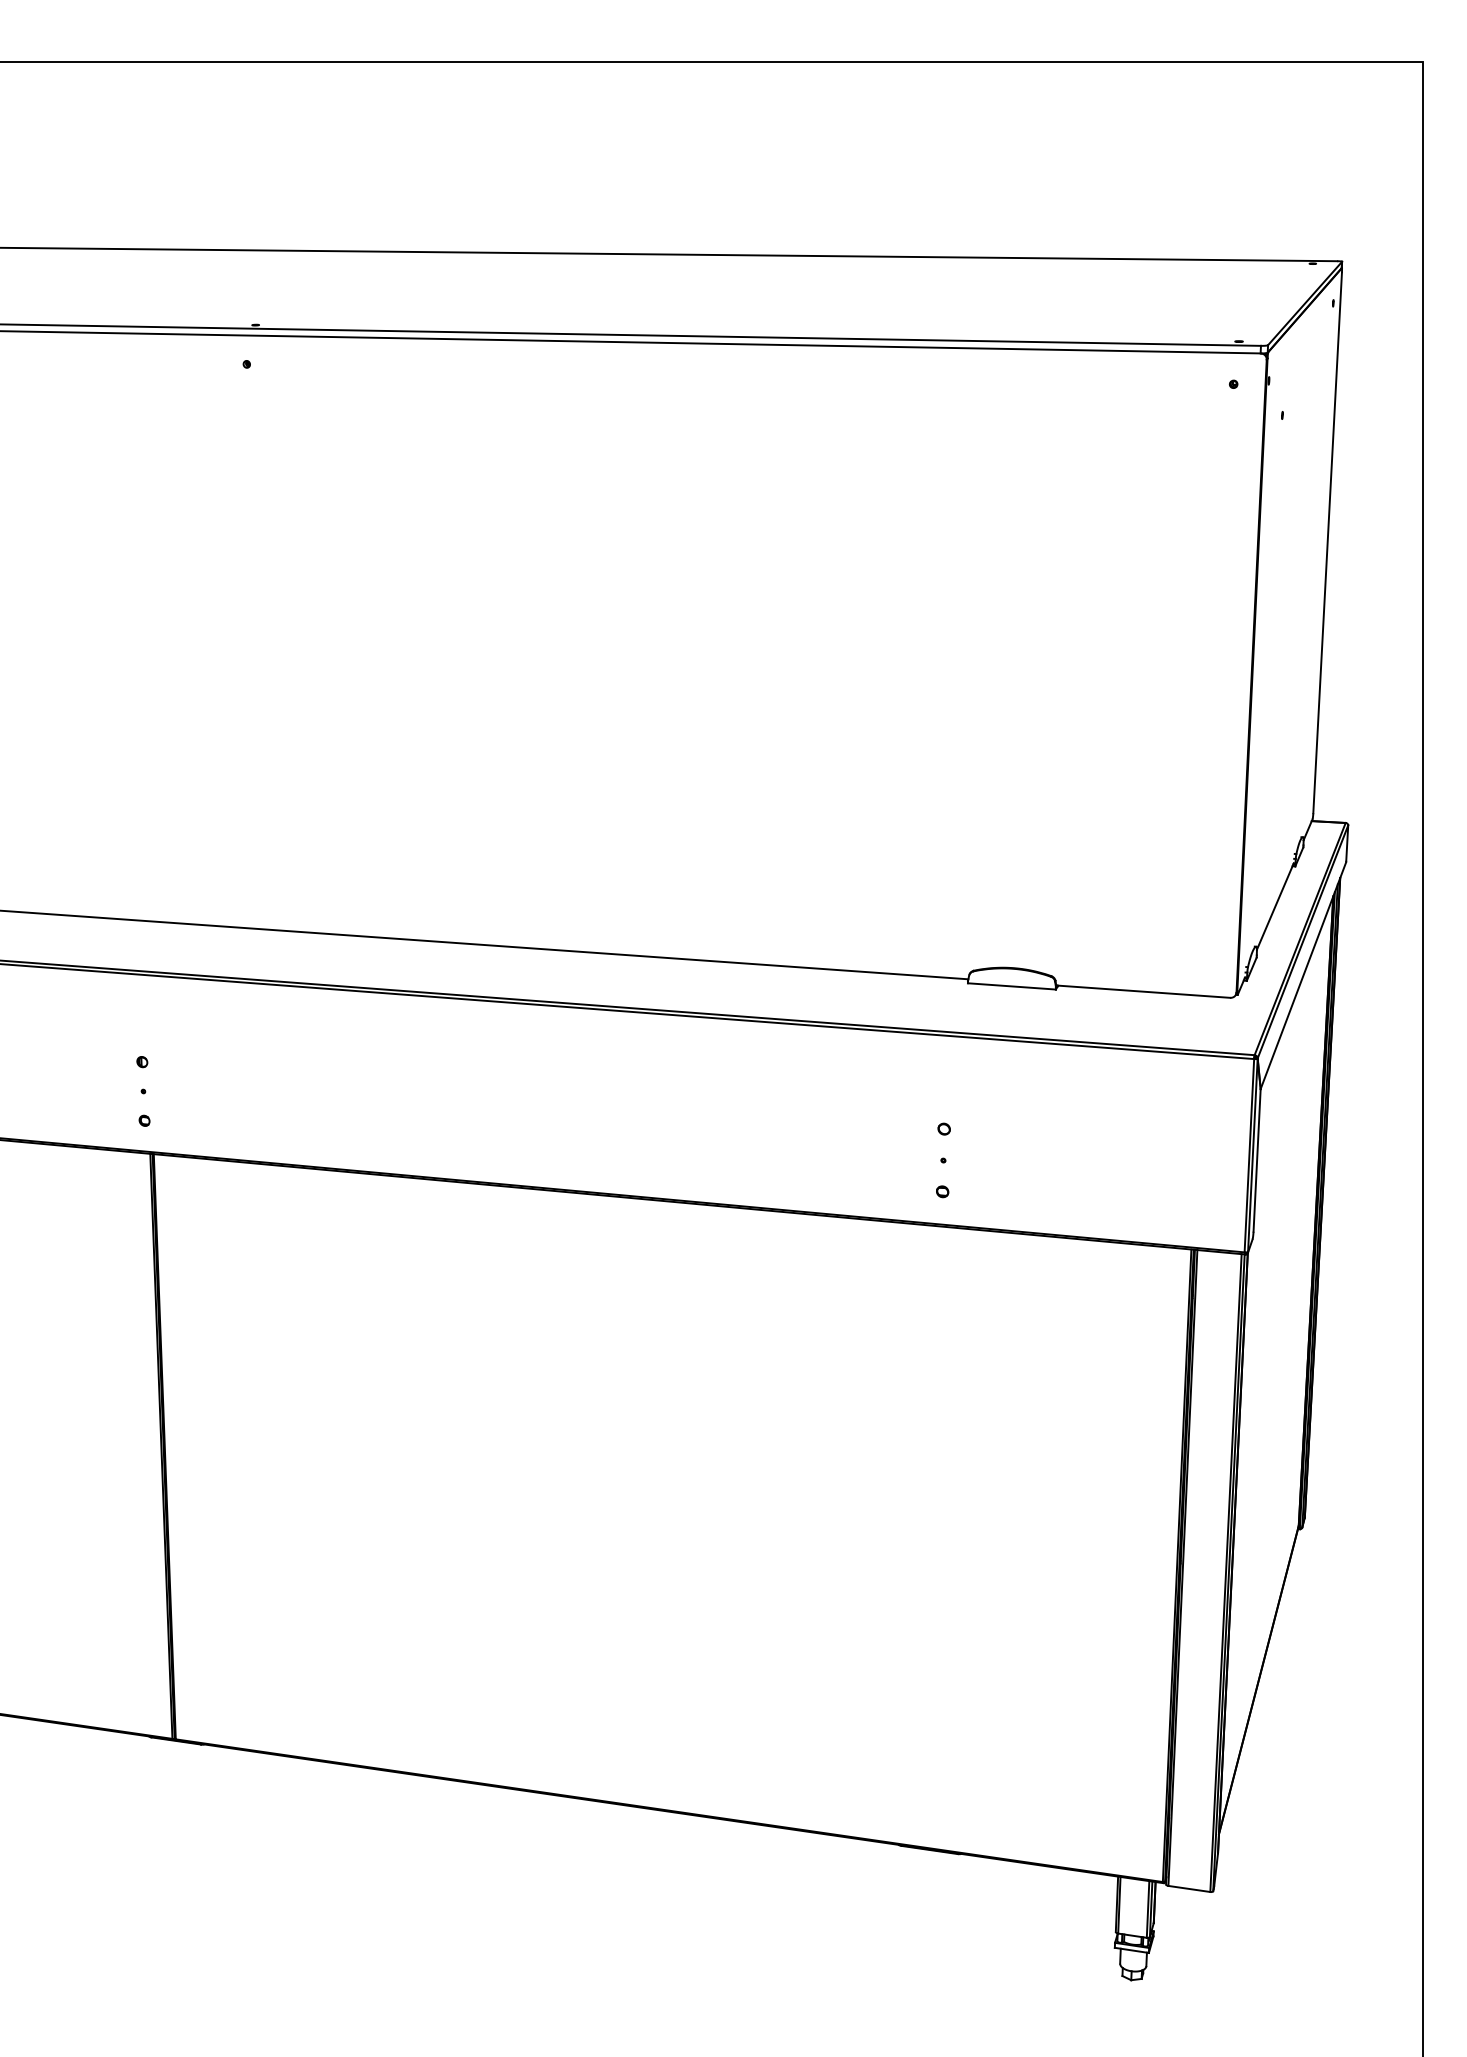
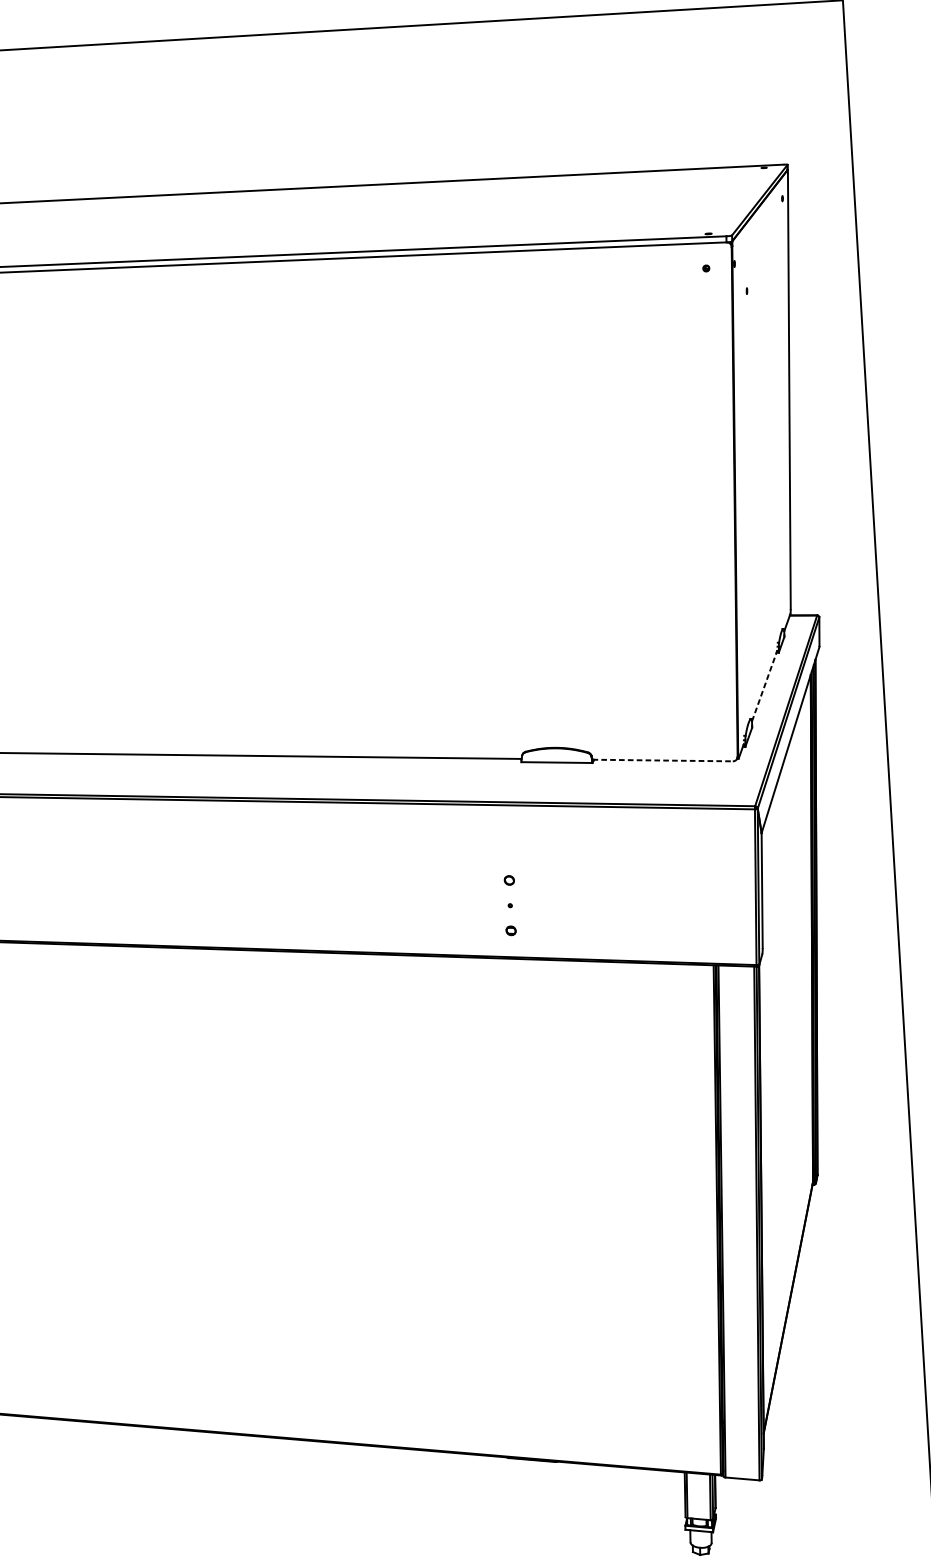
line: (1275, 905) -> (764, 685), solid -> dashed
line: (1143, 991) -> (662, 760), solid -> dashed

